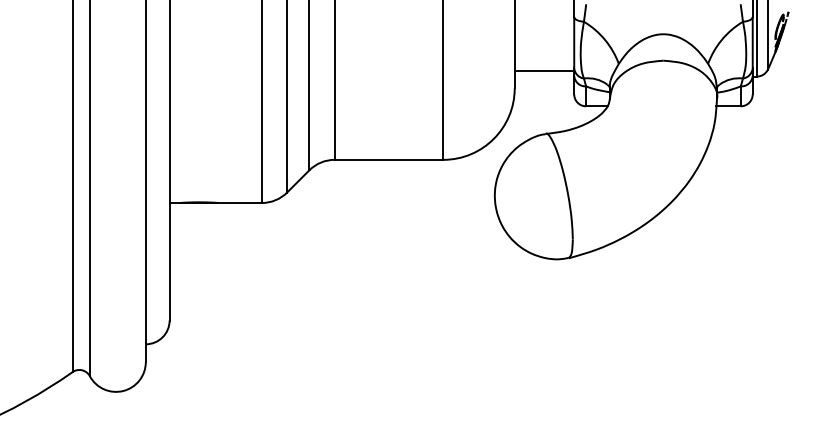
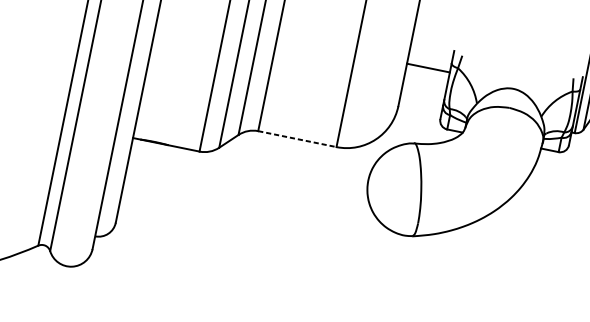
line: (544, 70) -> (428, 68), moved
line: (389, 159) -> (297, 138), solid -> dashed

